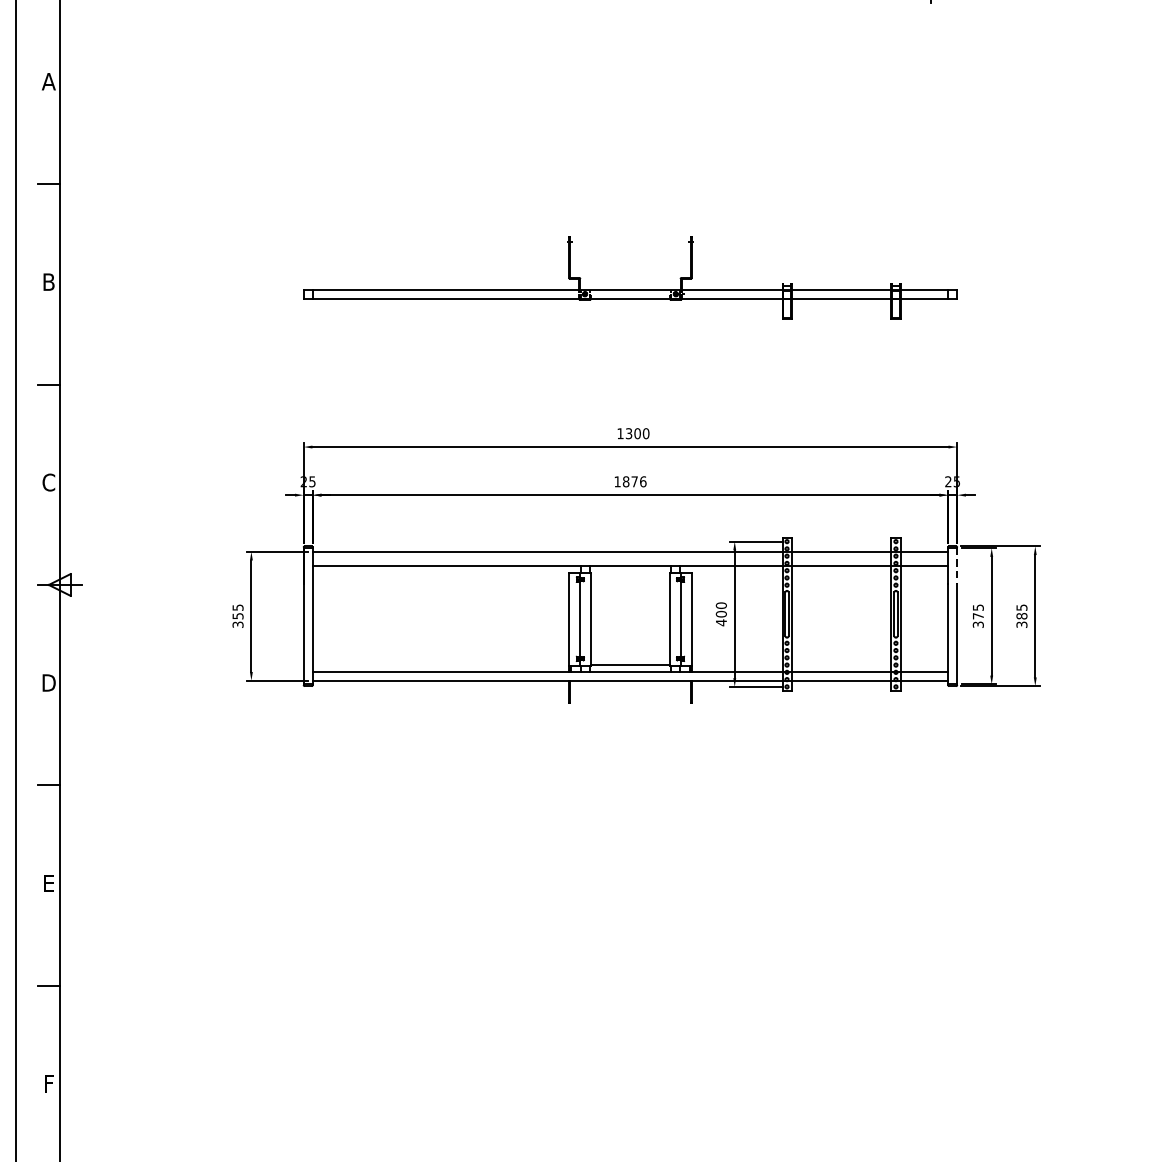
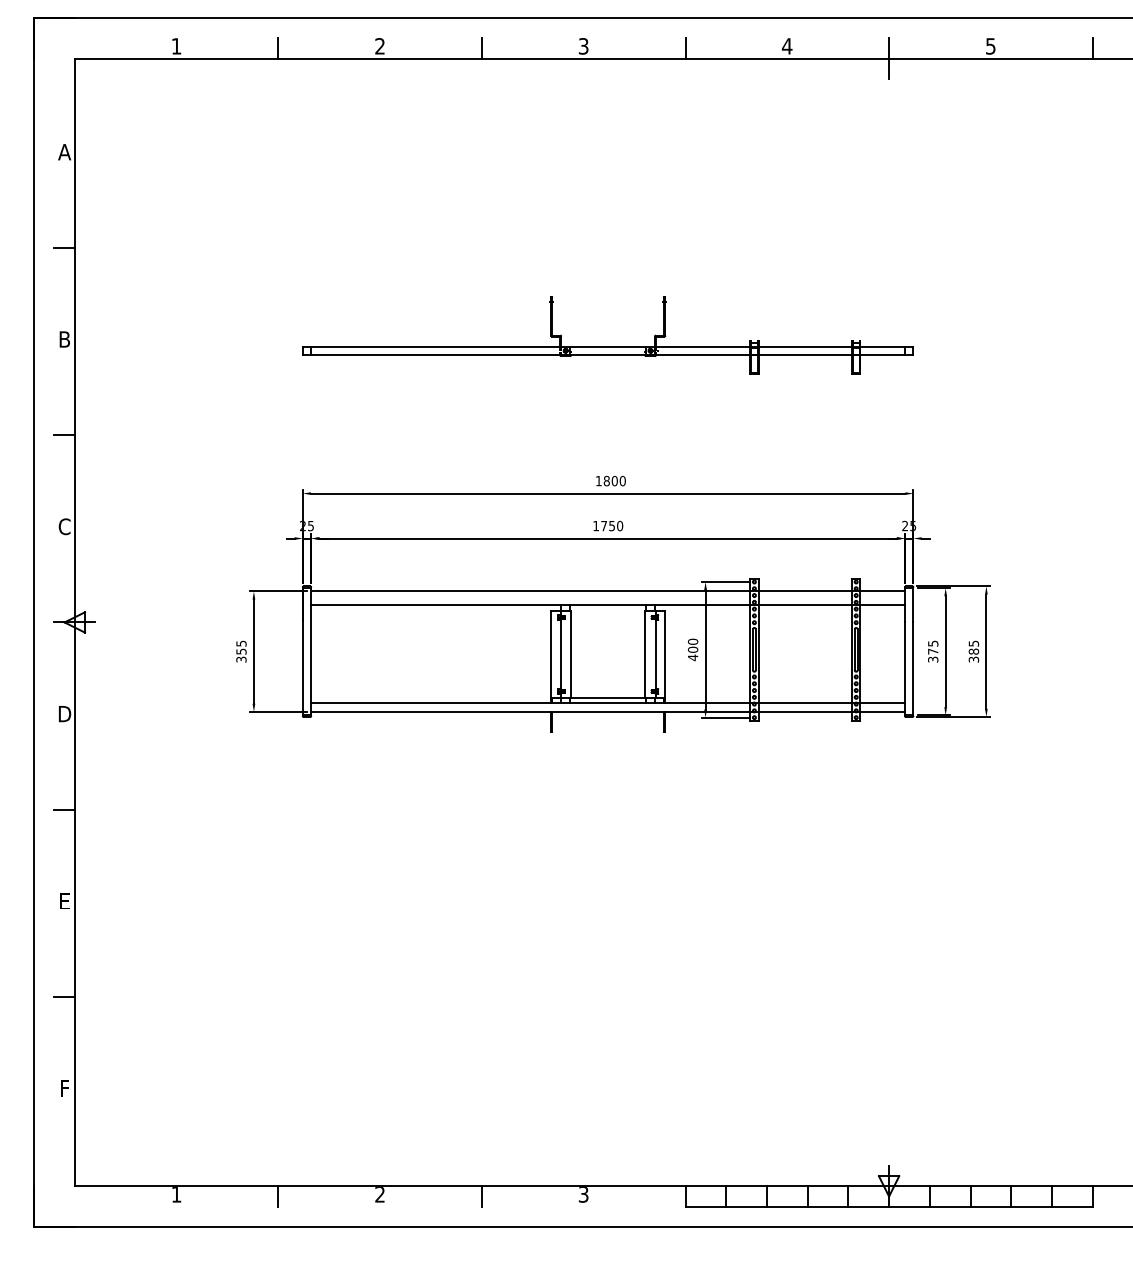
text: (628, 434) -> (606, 481), 1300 -> 1800
text: (635, 481) -> (612, 525), 1876 -> 1750
line: (957, 566) -> (913, 605), dashed -> solid

